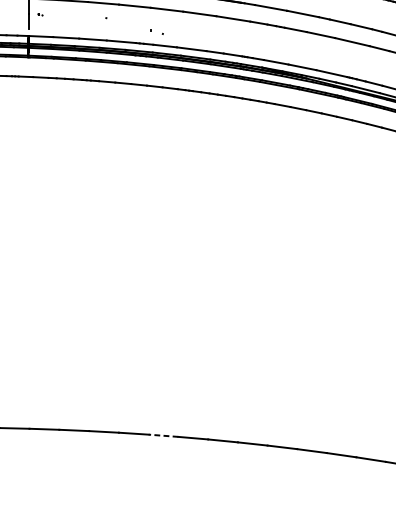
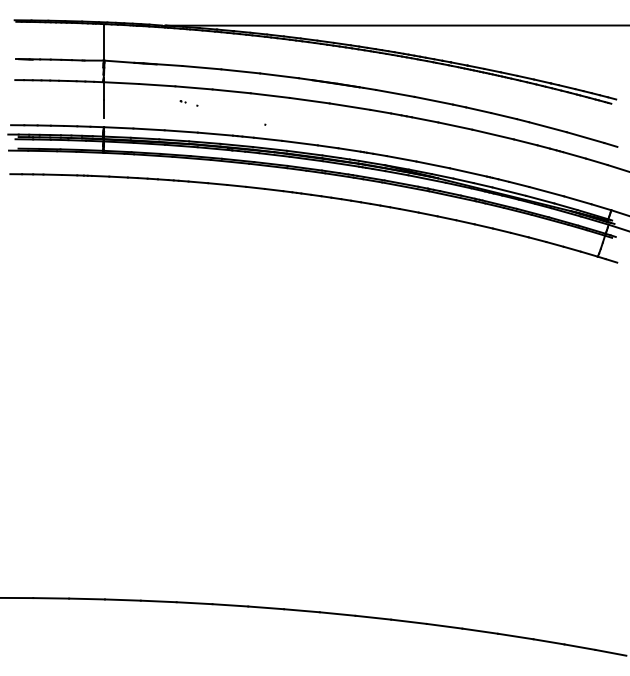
part: (39, 14) -> (182, 101), moved
line: (163, 435) -> (266, 607), dashed -> solid

